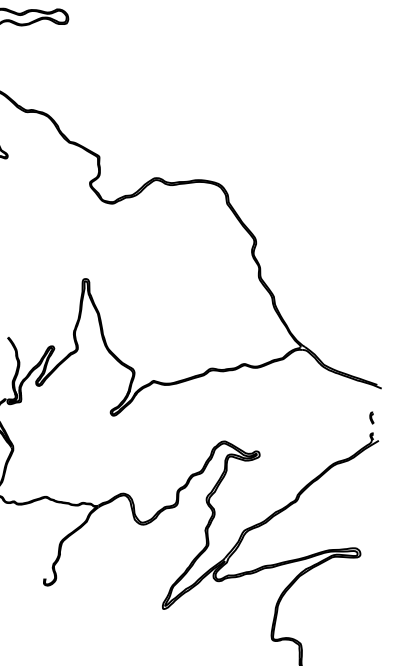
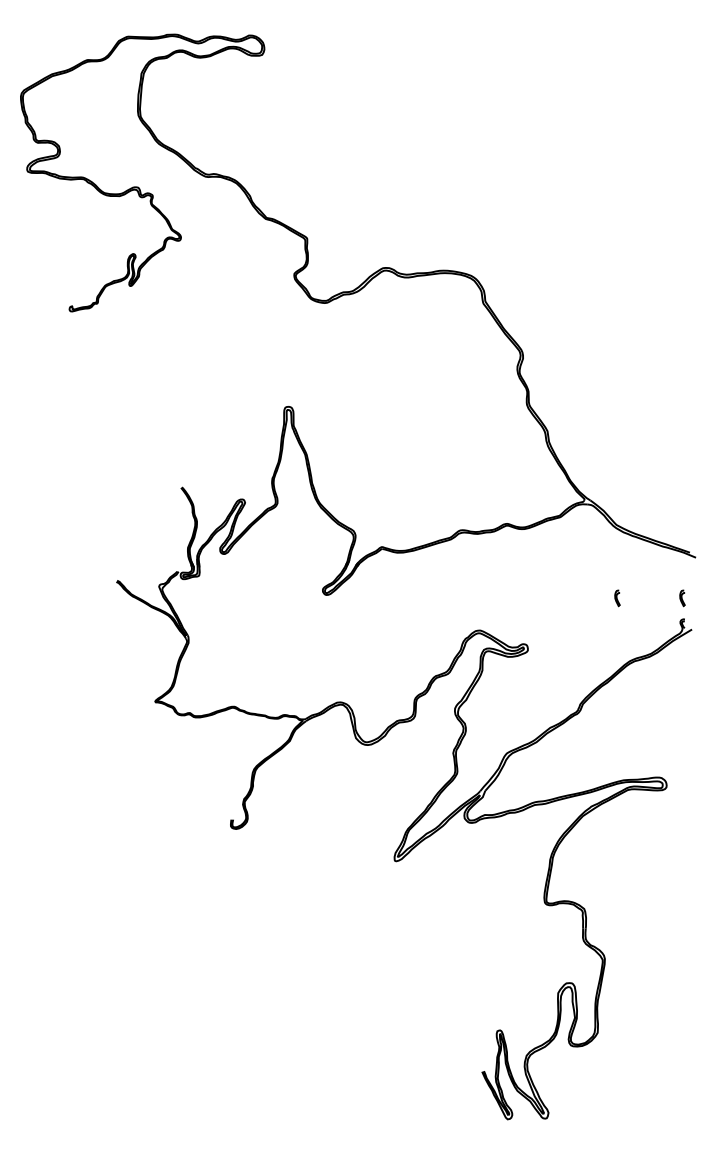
part: (324, 418) -> (617, 598), added

